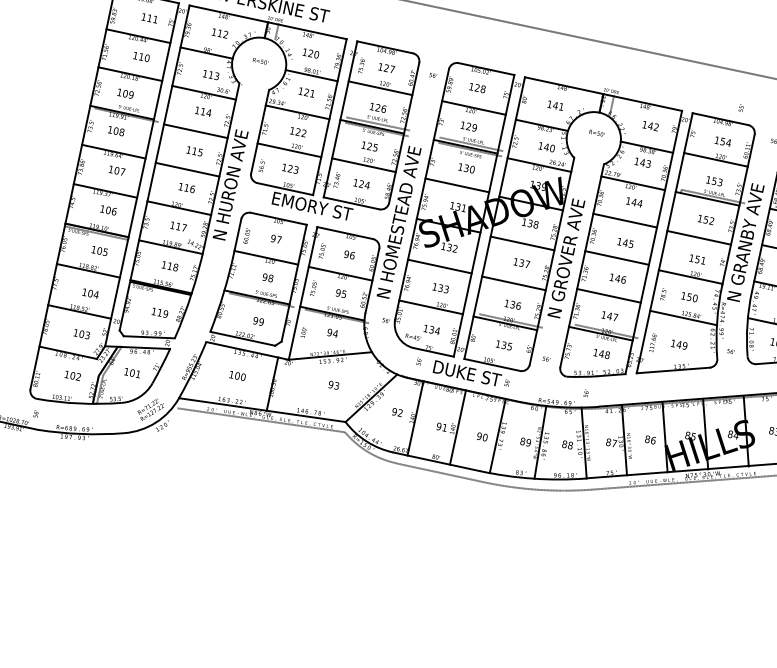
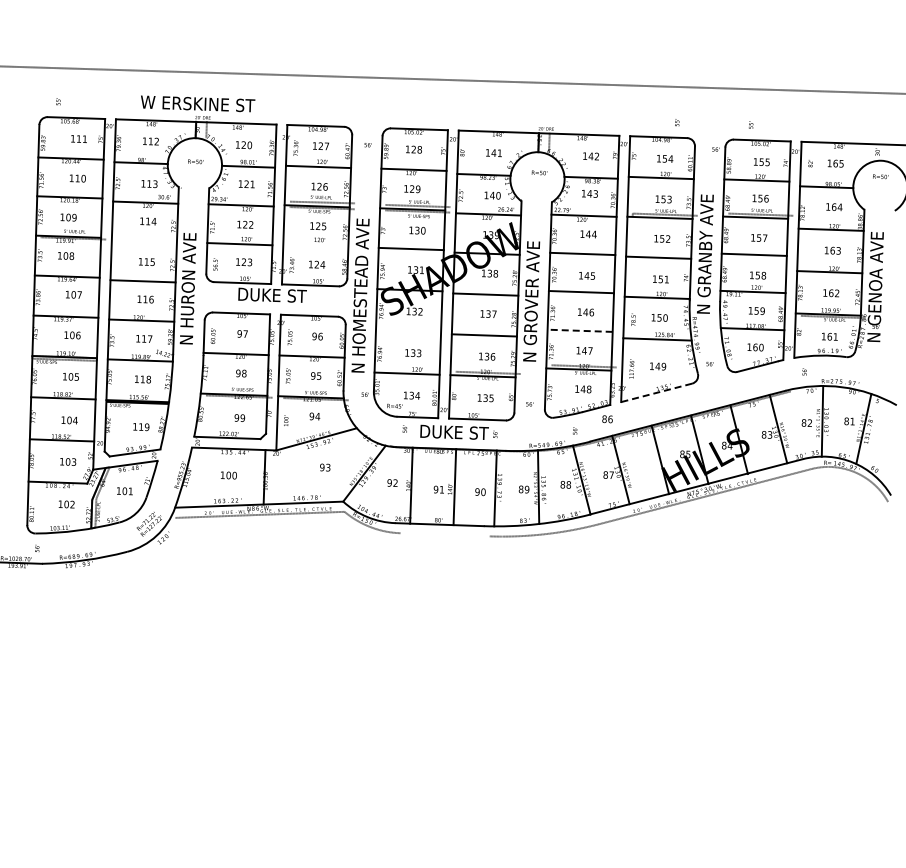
line: (195, 130) -> (143, 241), removed
line: (363, 165) -> (315, 245), removed
text: (312, 205) -> (272, 294), EMORY ST -> DUKE ST
line: (439, 266) -> (408, 331), removed
line: (609, 295) -> (580, 330), solid -> dashed
line: (673, 370) -> (656, 392), solid -> dashed
text: (650, 440) -> (607, 419), moved
line: (439, 472) -> (444, 534), removed

